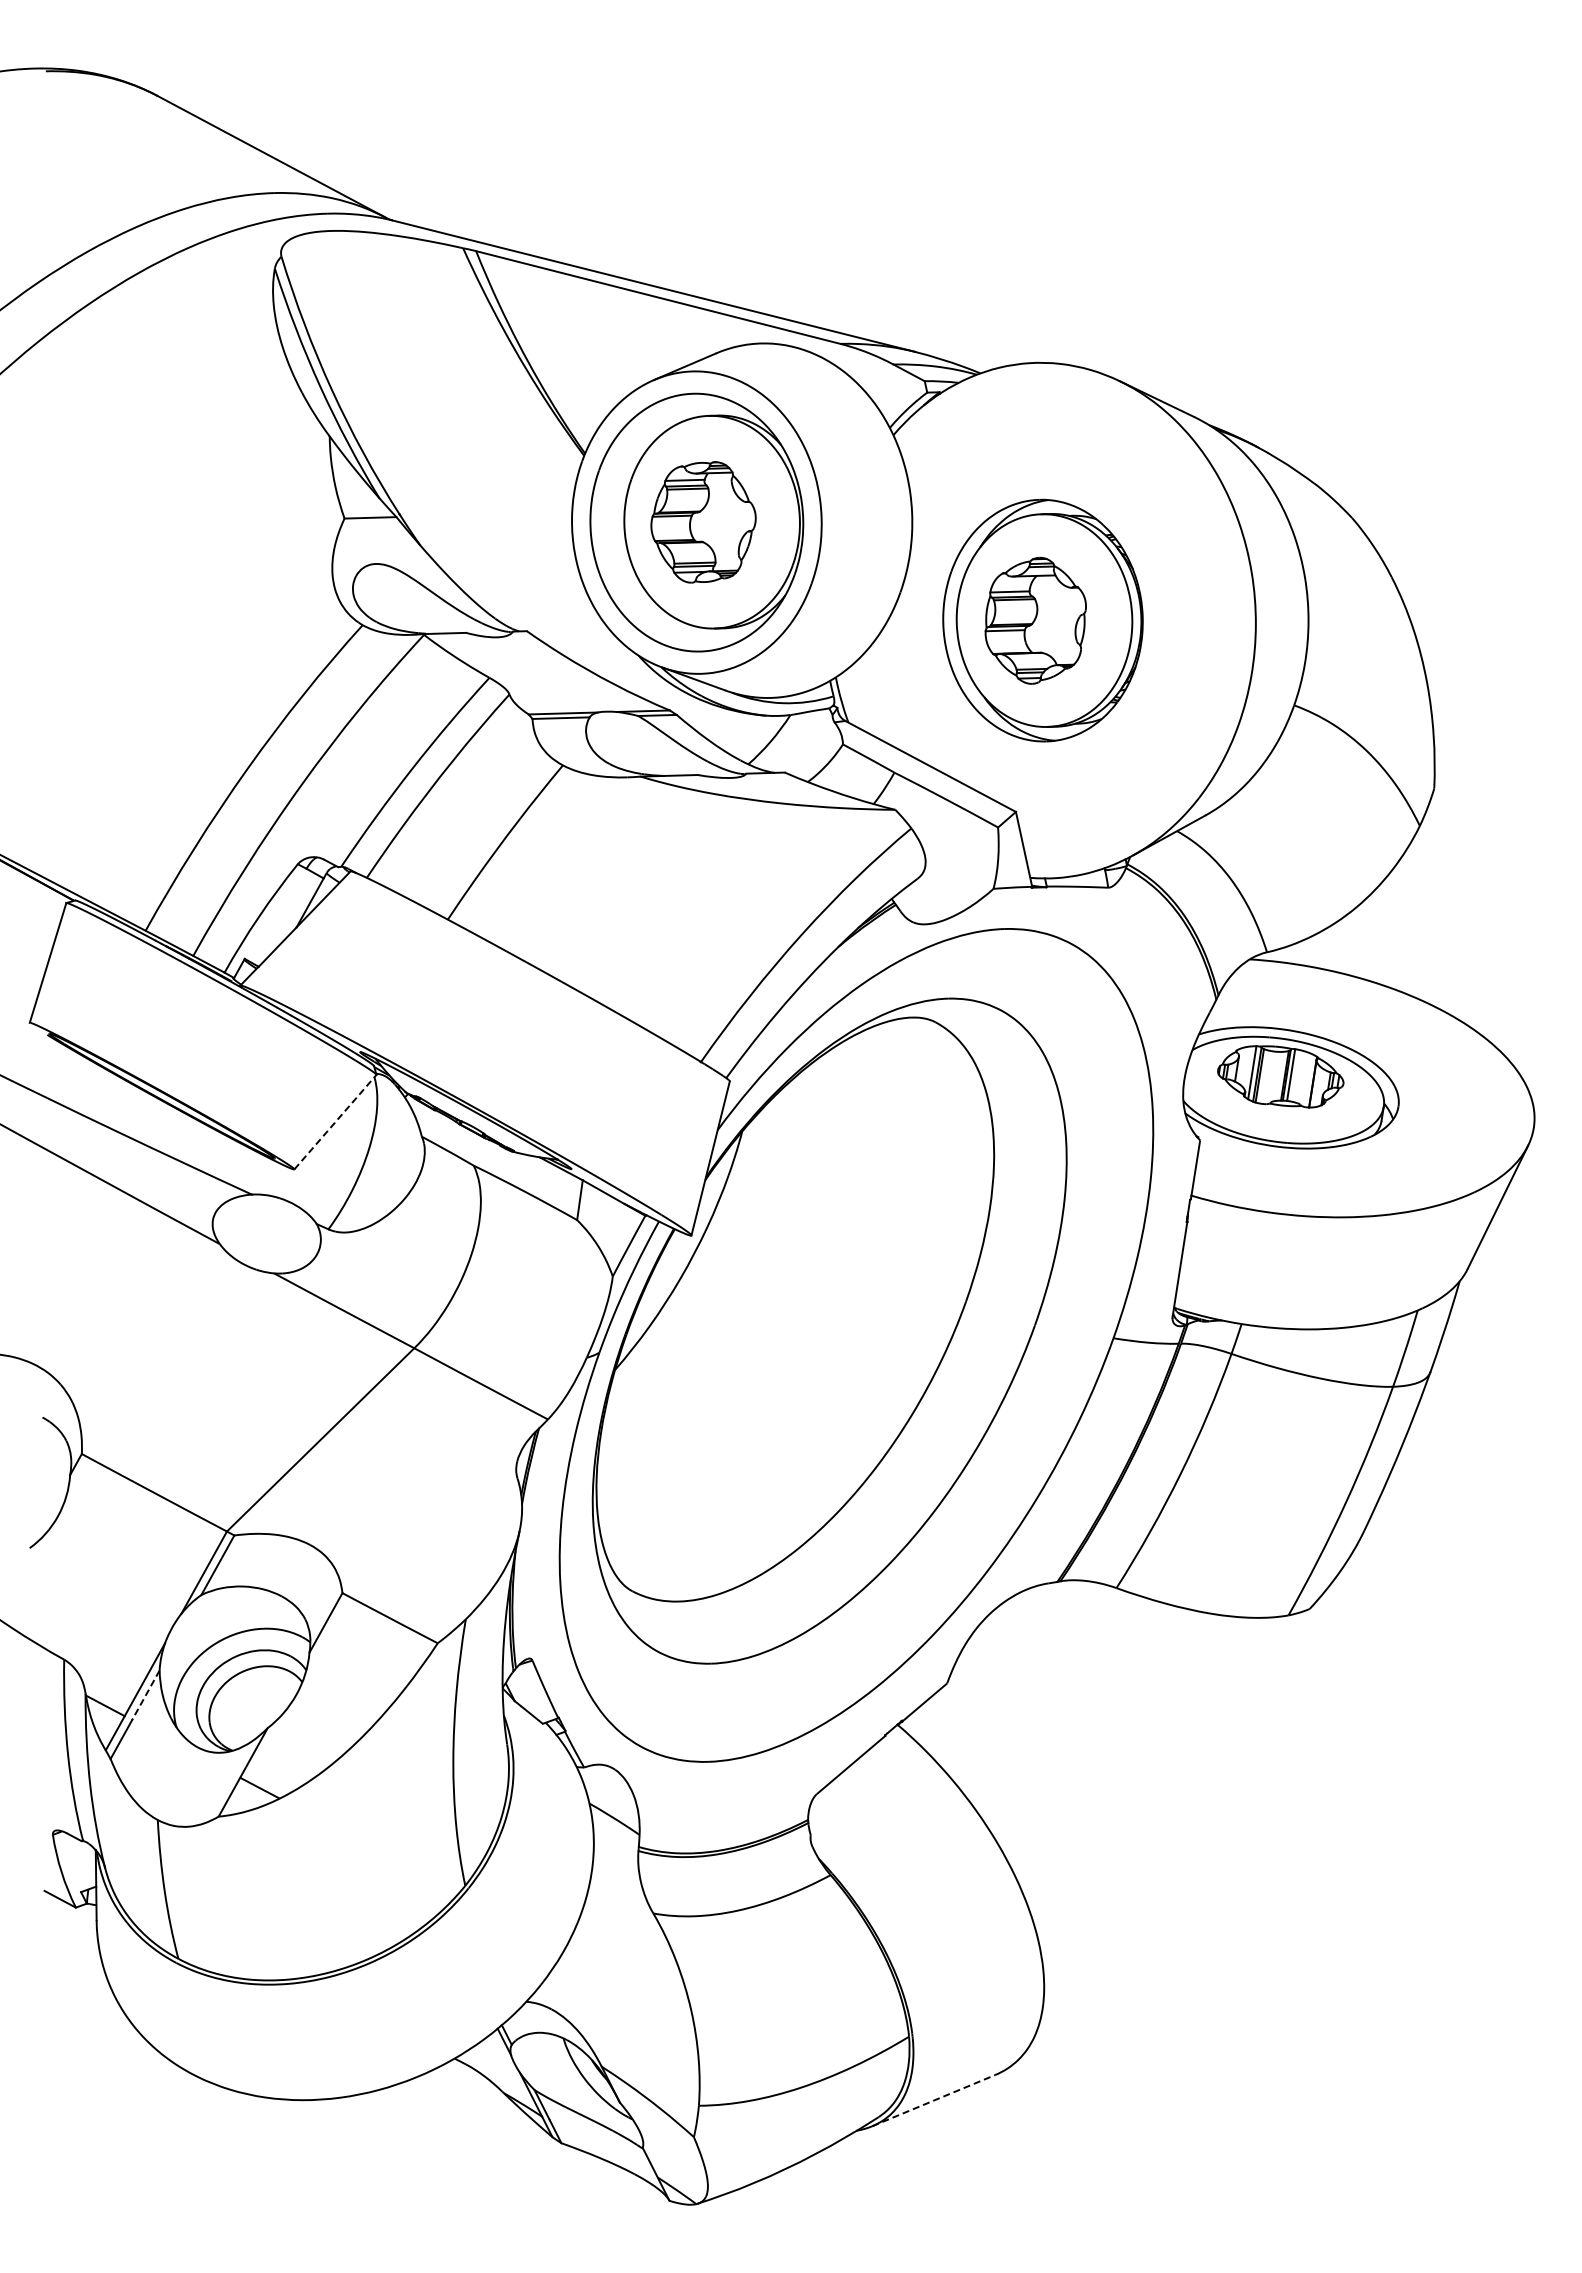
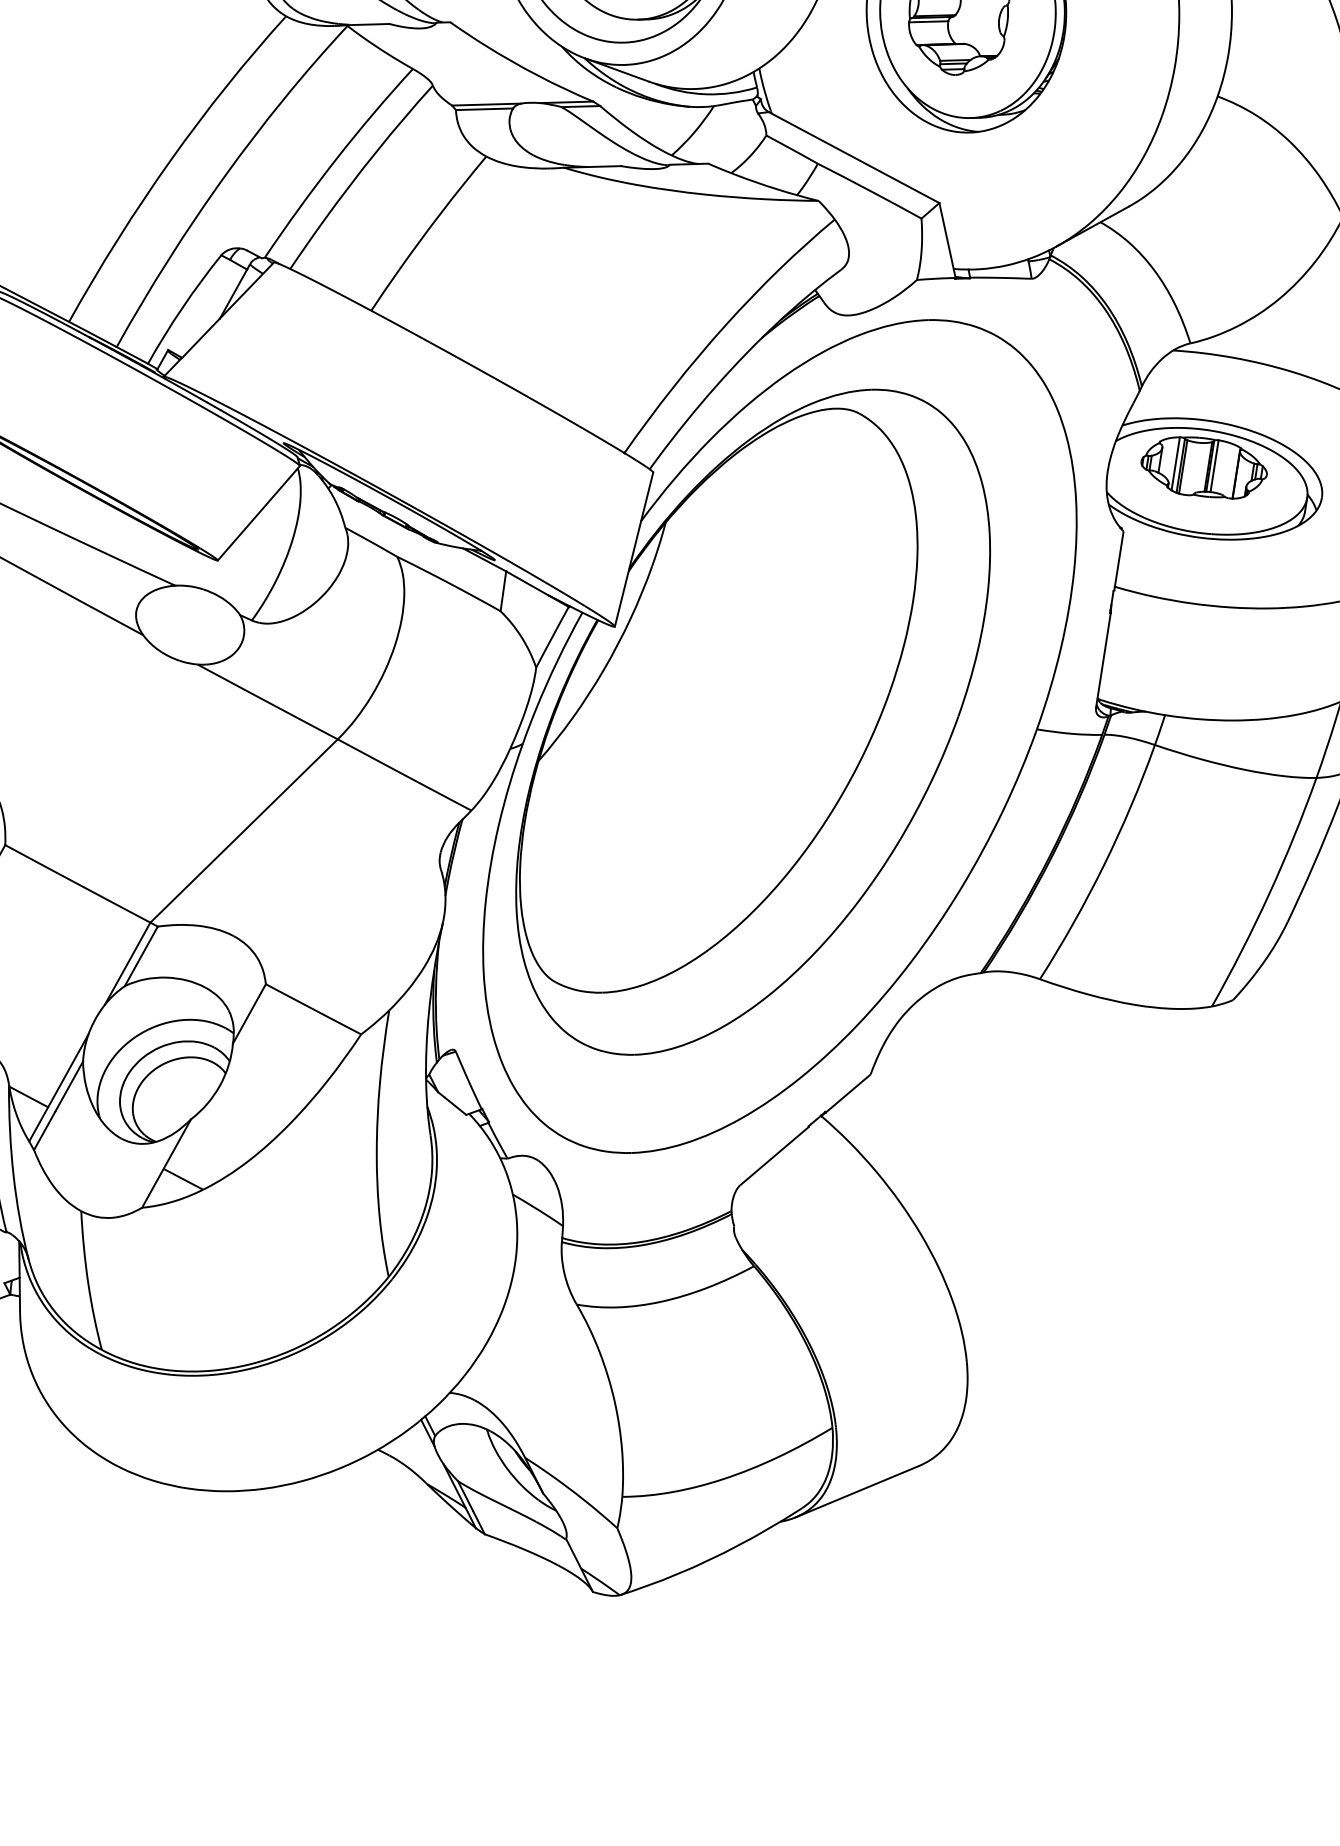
line: (335, 1122) -> (258, 513), dashed -> solid
line: (145, 1695) -> (68, 1086), dashed -> solid
line: (933, 2100) -> (856, 1491), dashed -> solid

